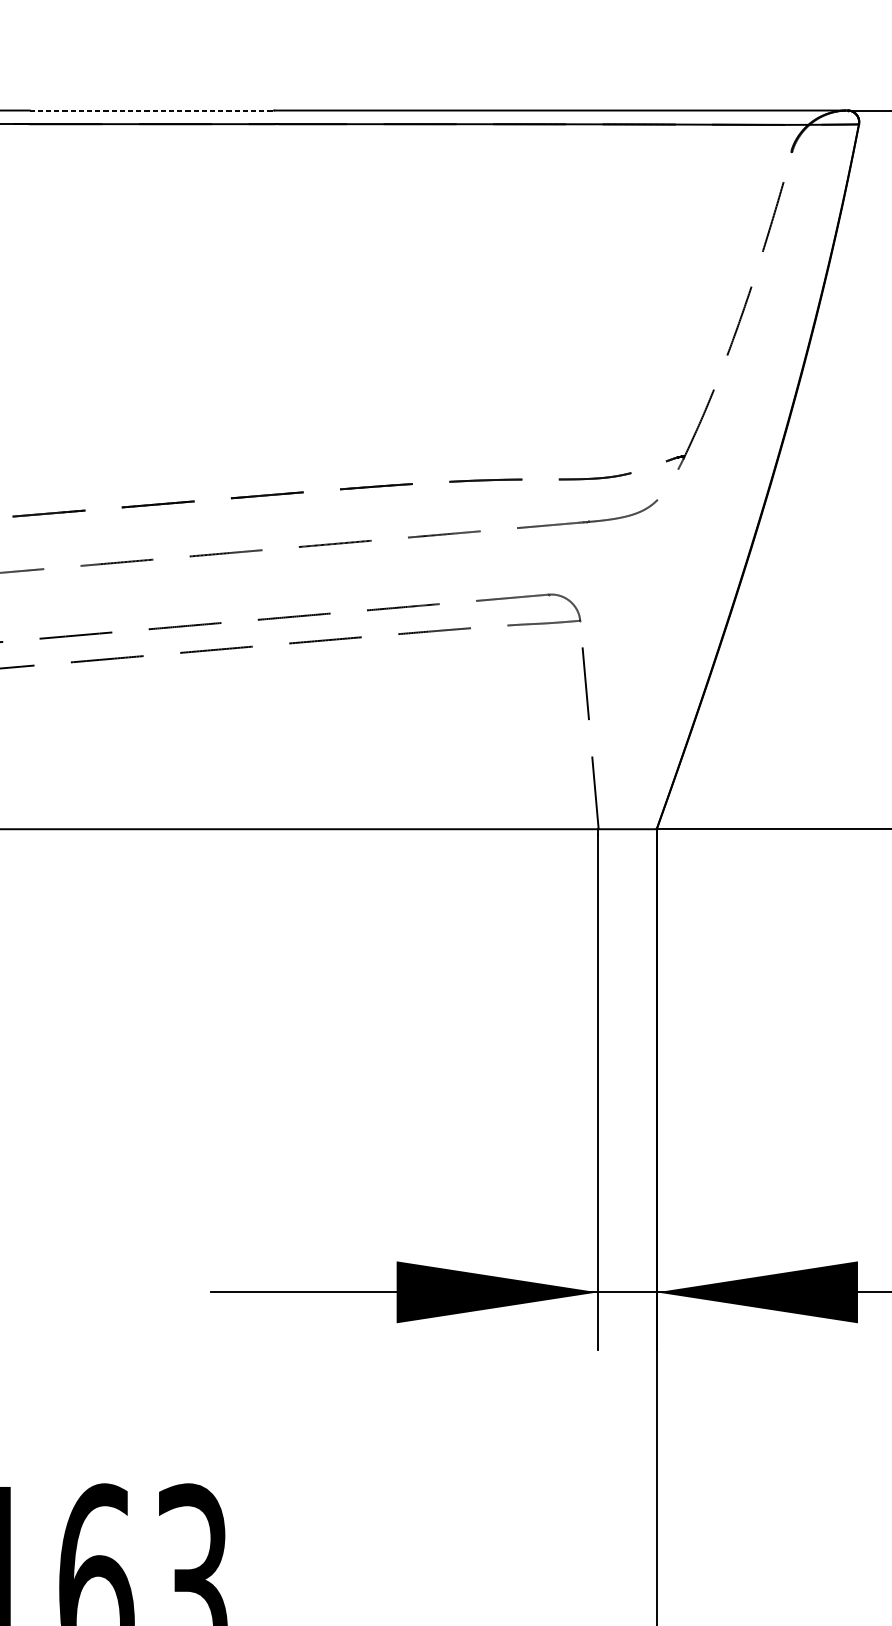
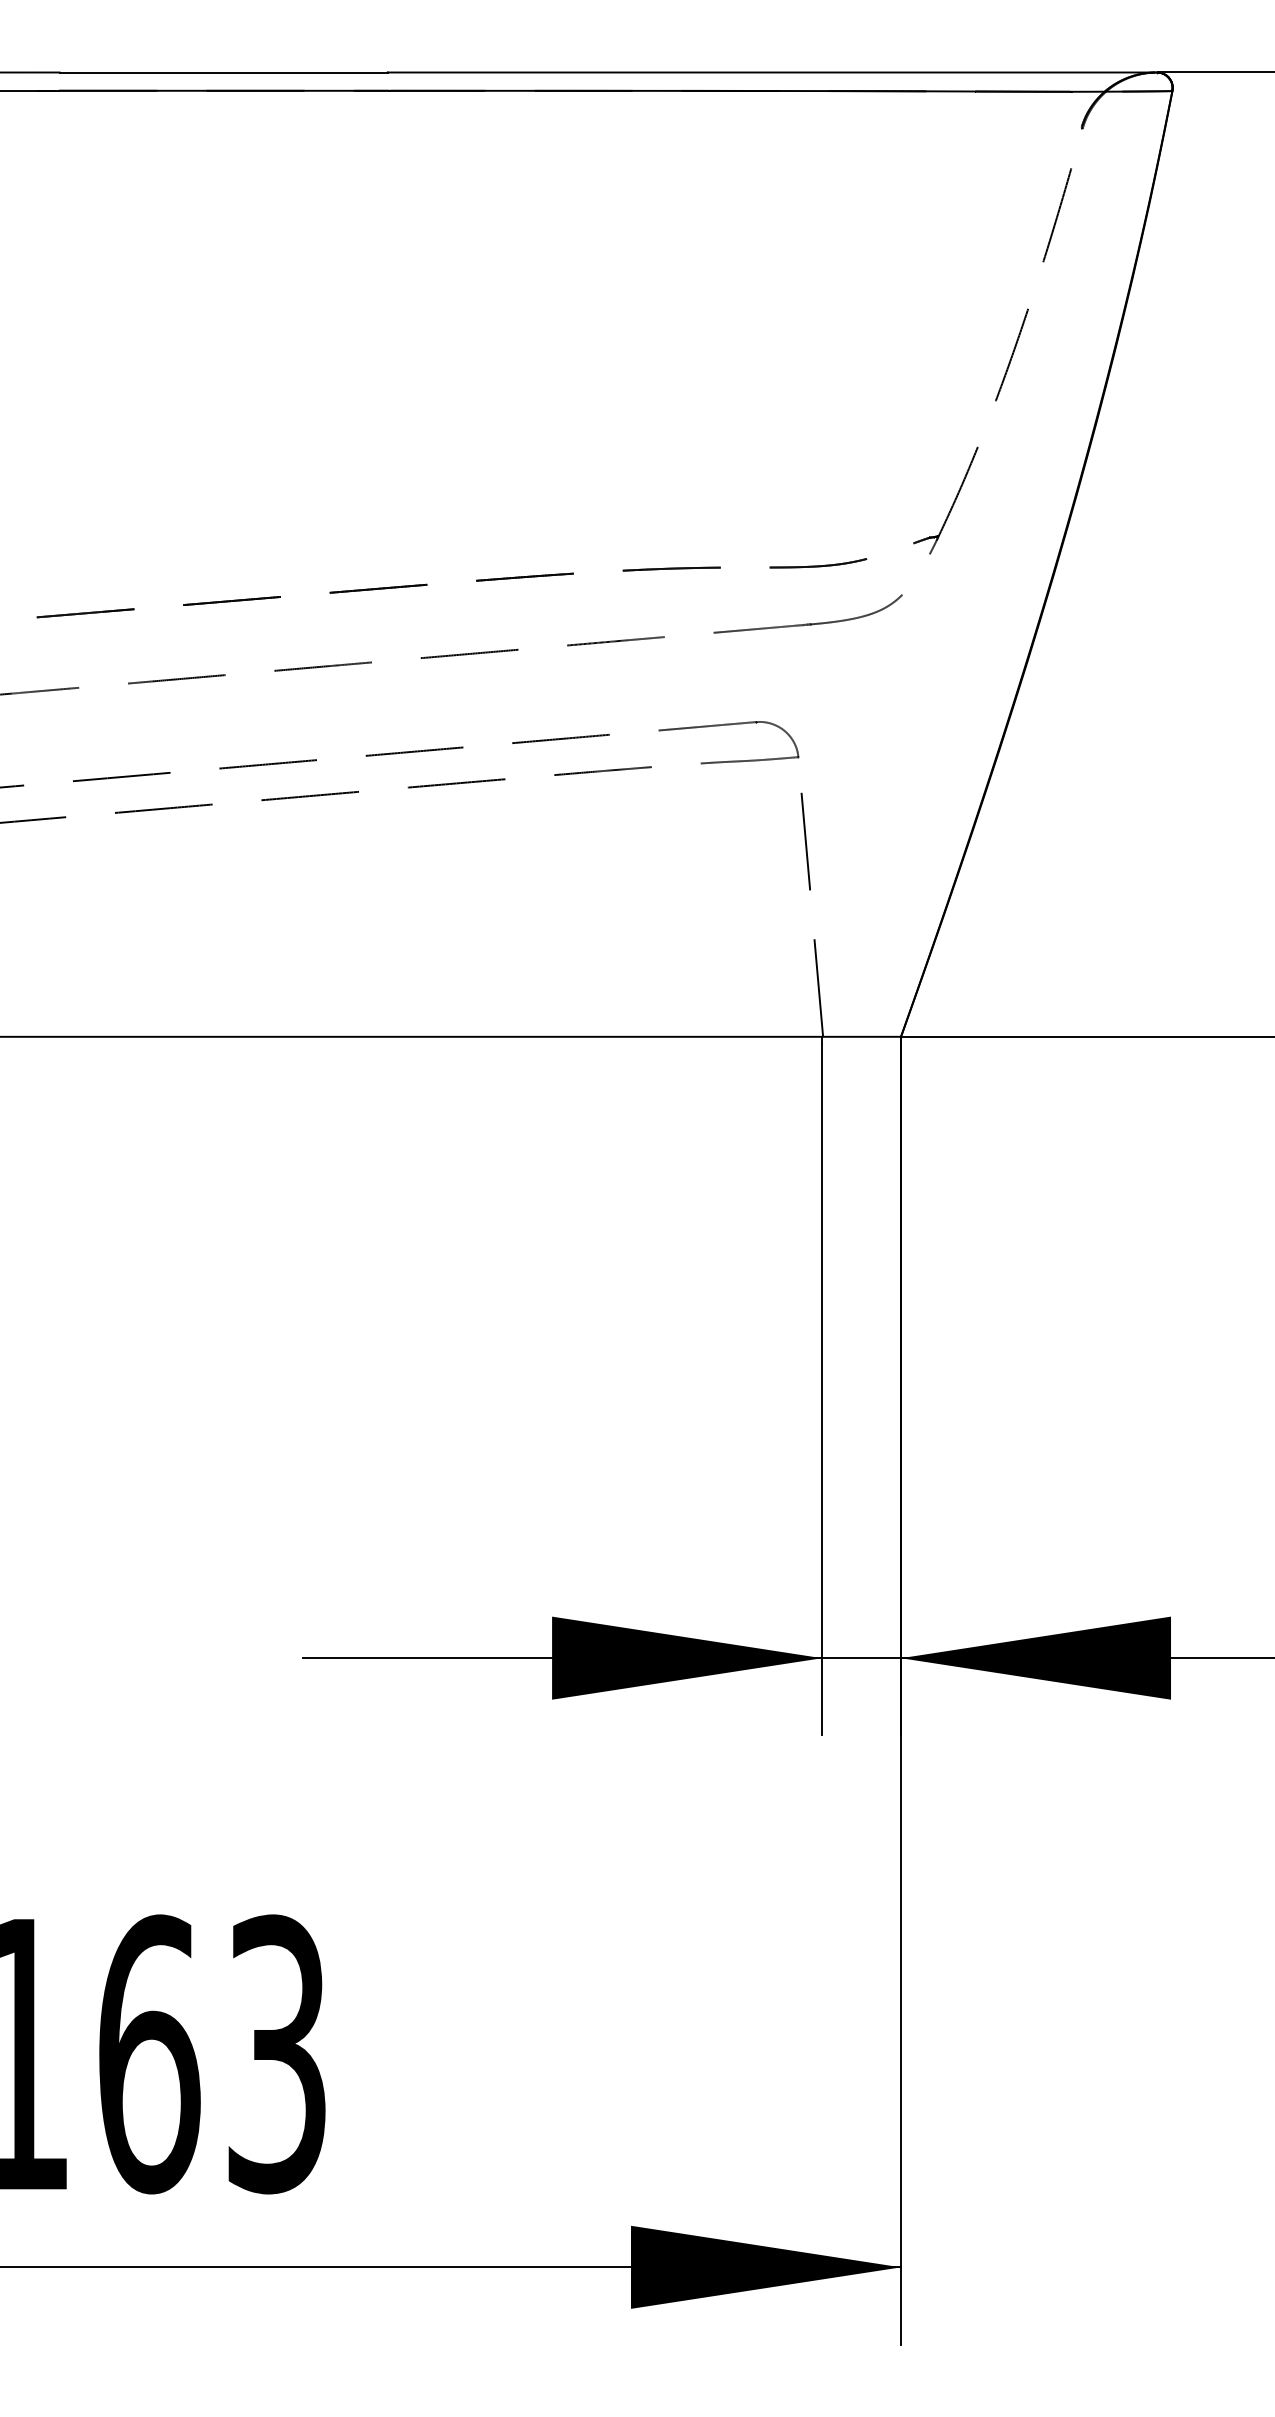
line: (152, 110) -> (224, 72), dashed -> solid

